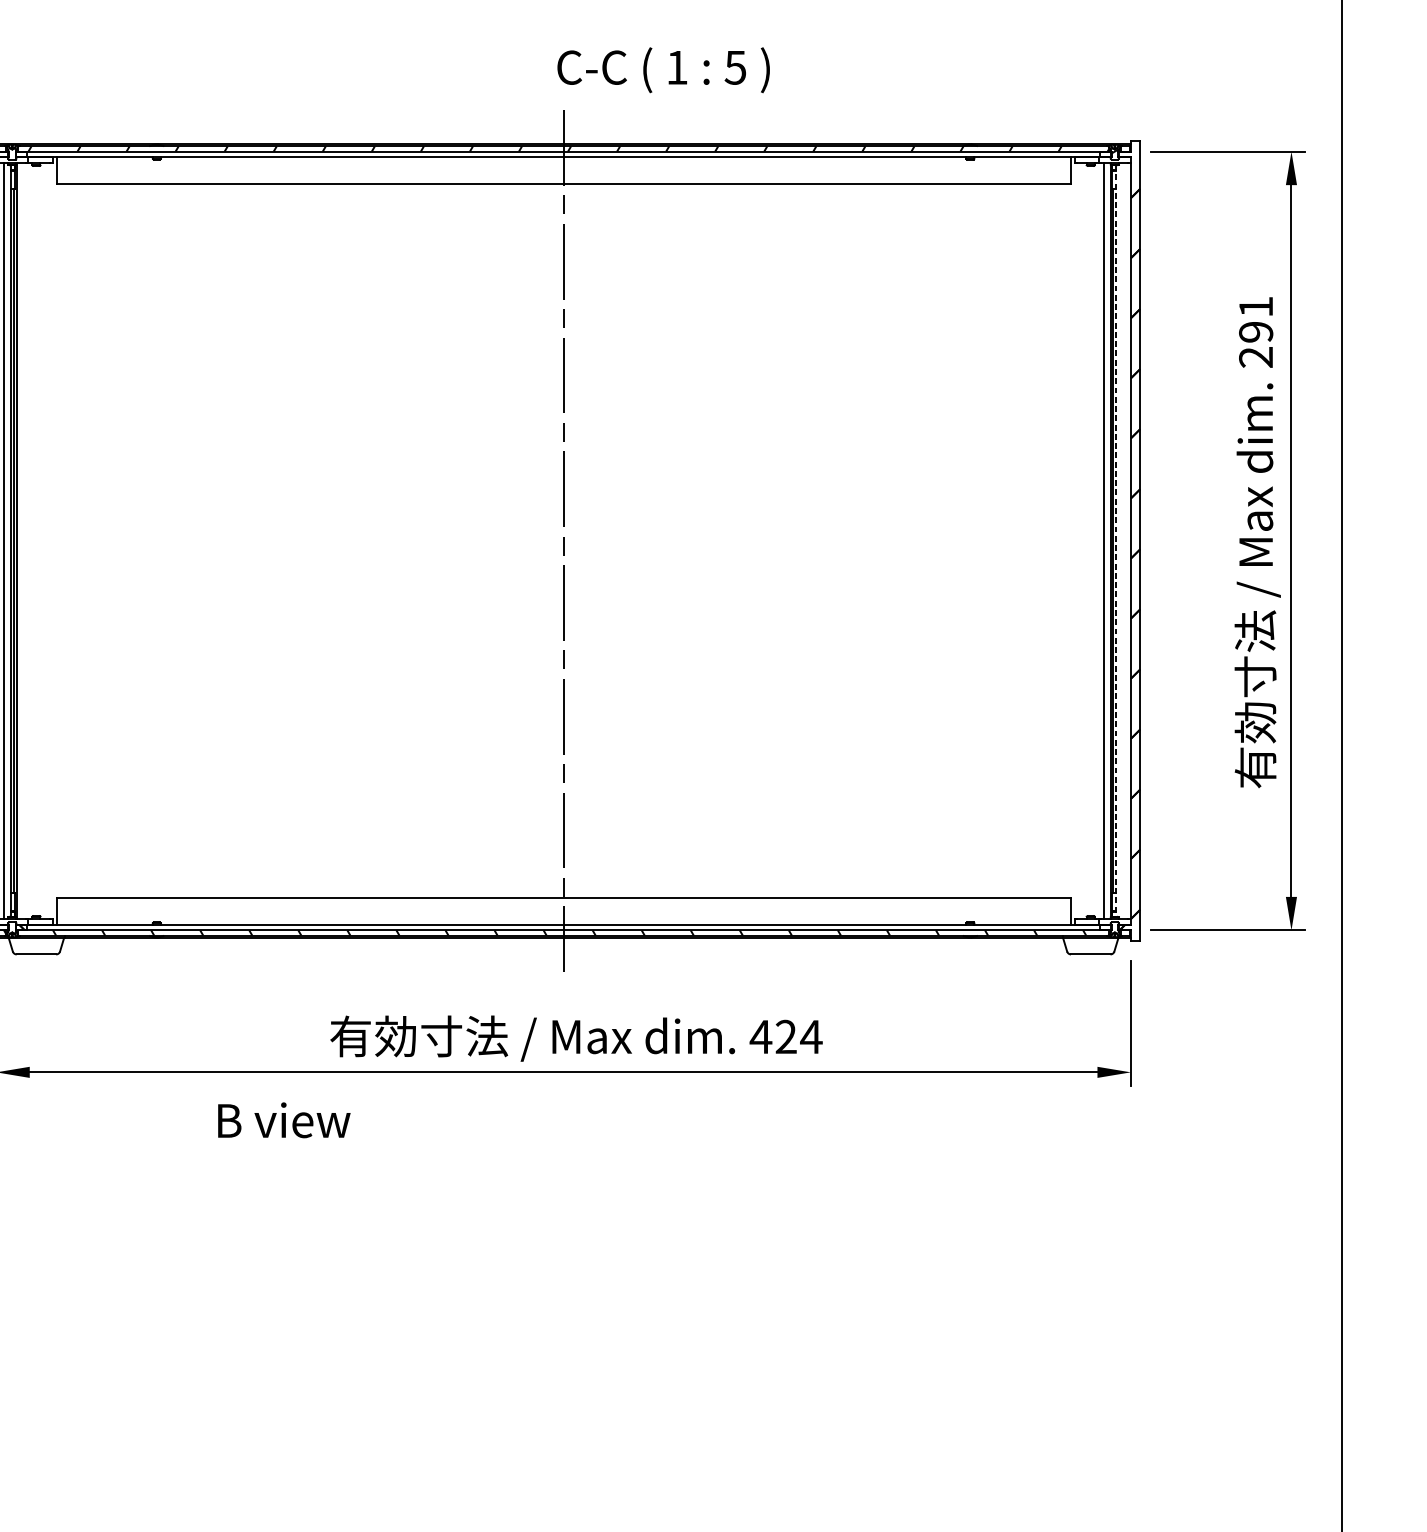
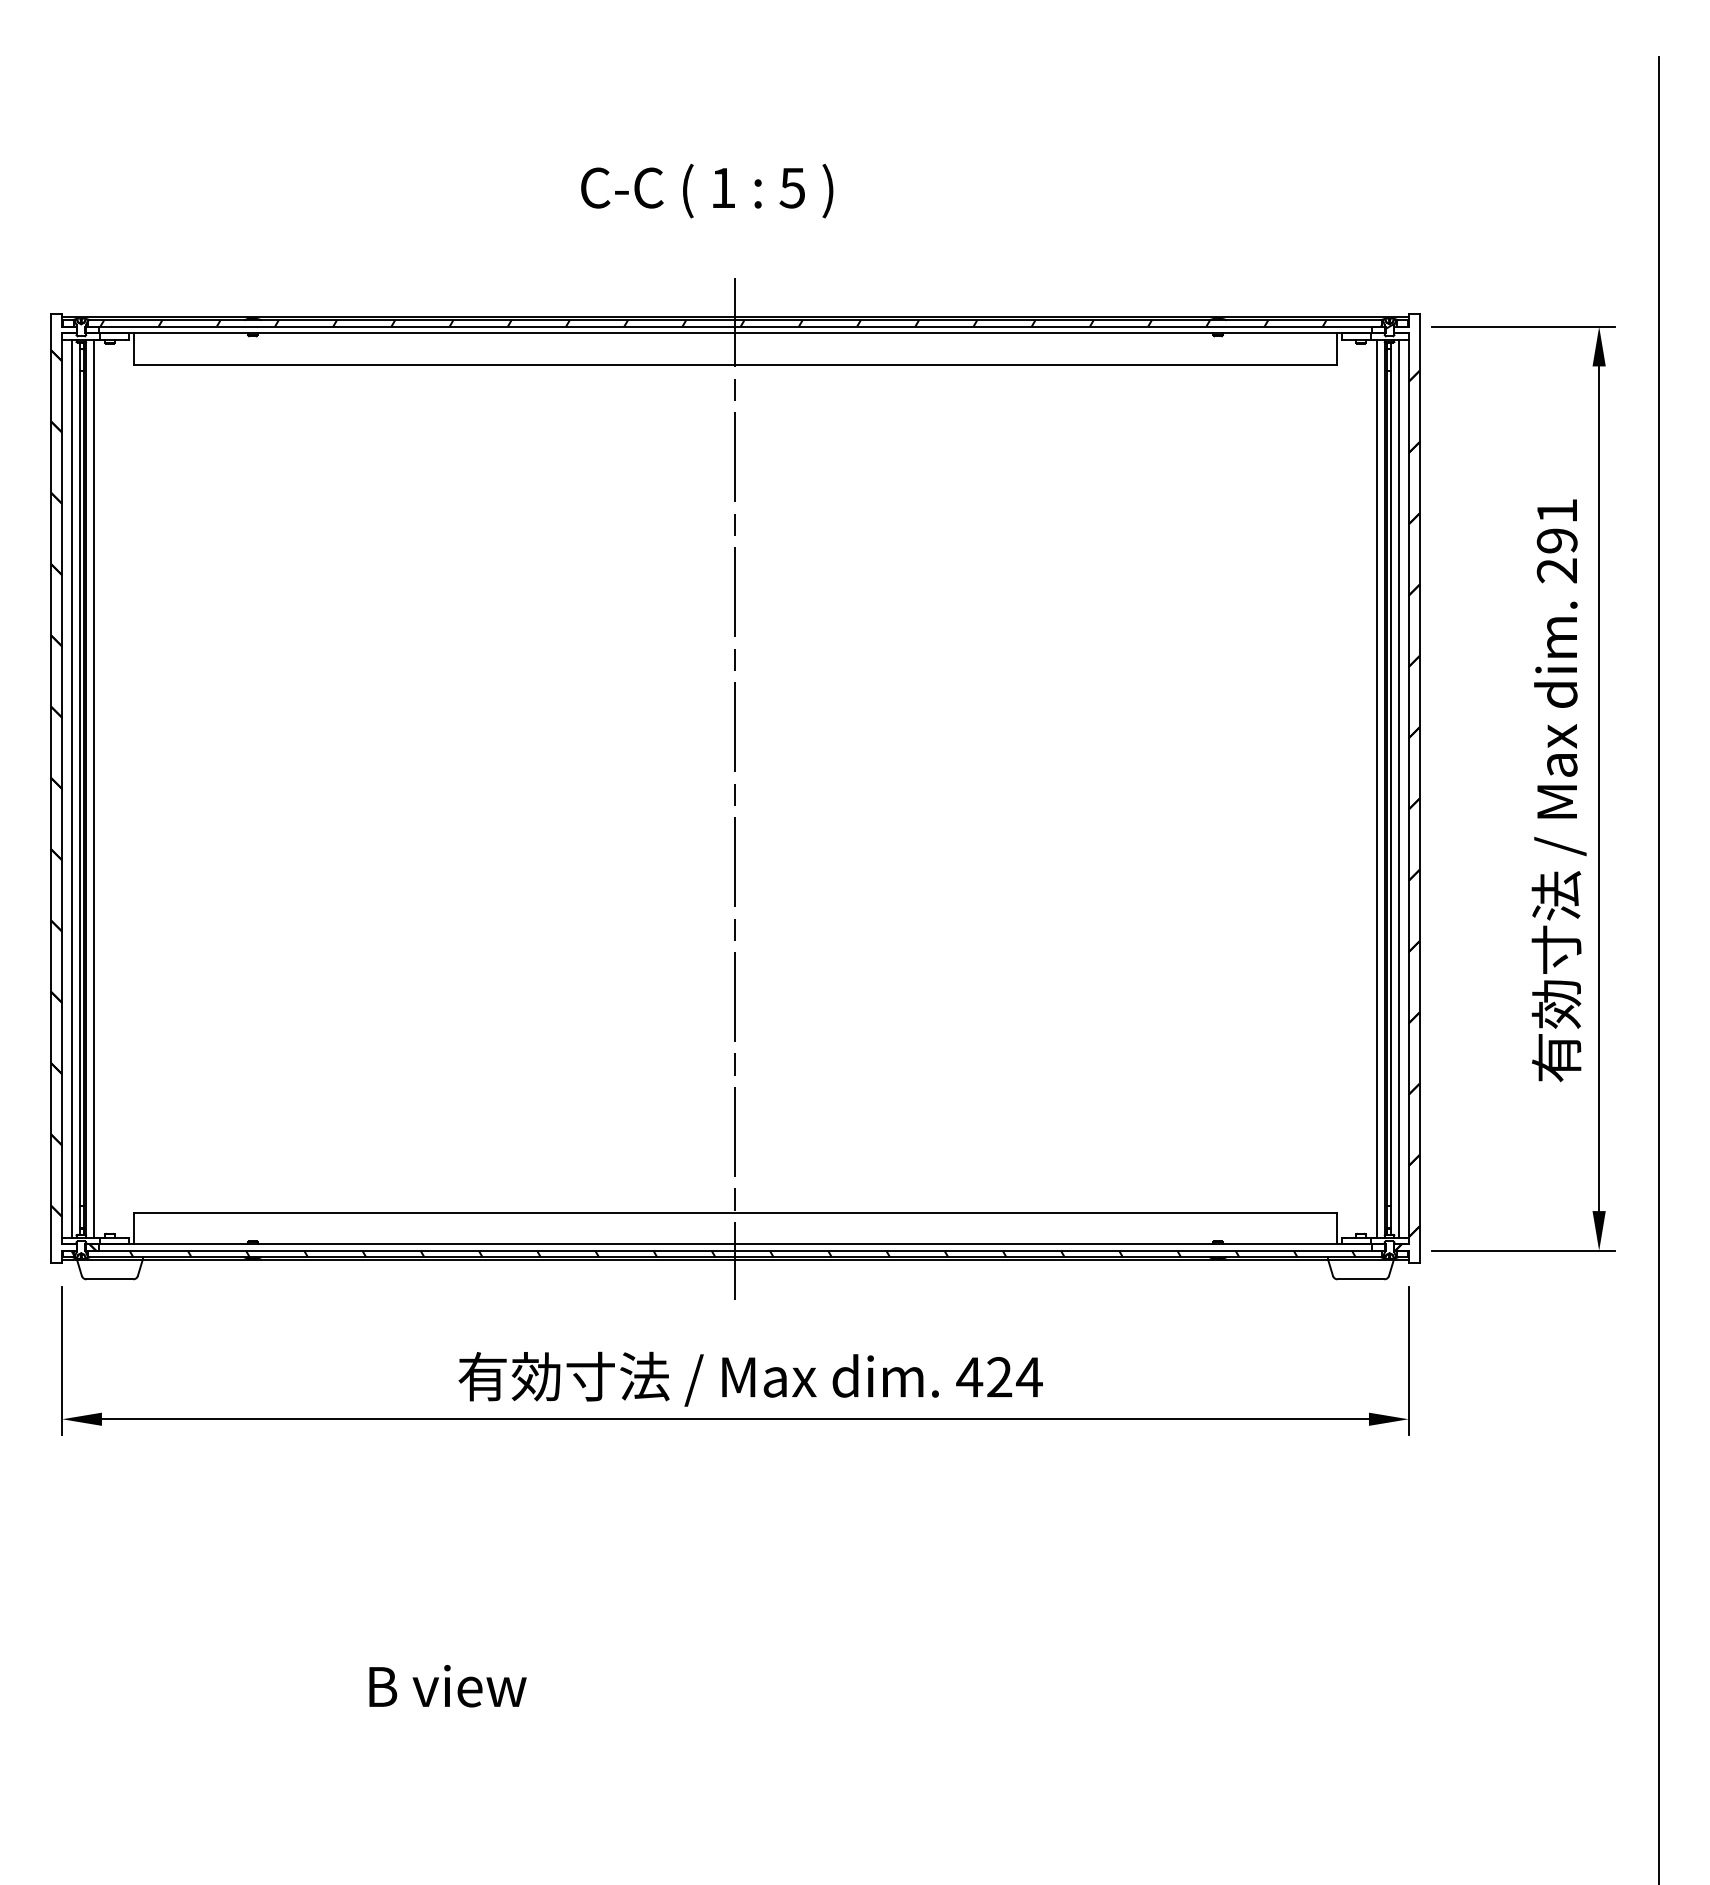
text: (663, 69) -> (707, 190), moved
line: (23, 540) -> (94, 788), added
line: (1123, 540) -> (1399, 788), added
line: (1116, 541) -> (1391, 789), dashed -> solid
text: (283, 1120) -> (447, 1686), moved

